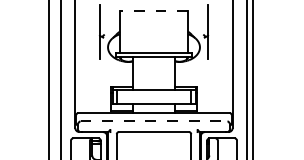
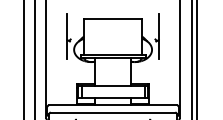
line: (153, 10) -> (112, 18), dashed -> solid
line: (154, 121) -> (113, 112), dashed -> solid

